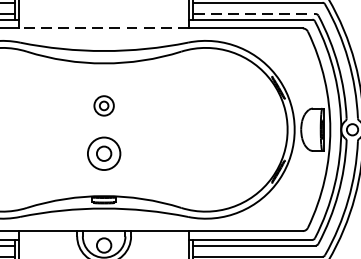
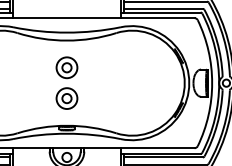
line: (256, 13) -> (164, 8), dashed -> solid
line: (103, 27) -> (66, 17), dashed -> solid
part: (103, 105) -> (66, 67), size x1.67

